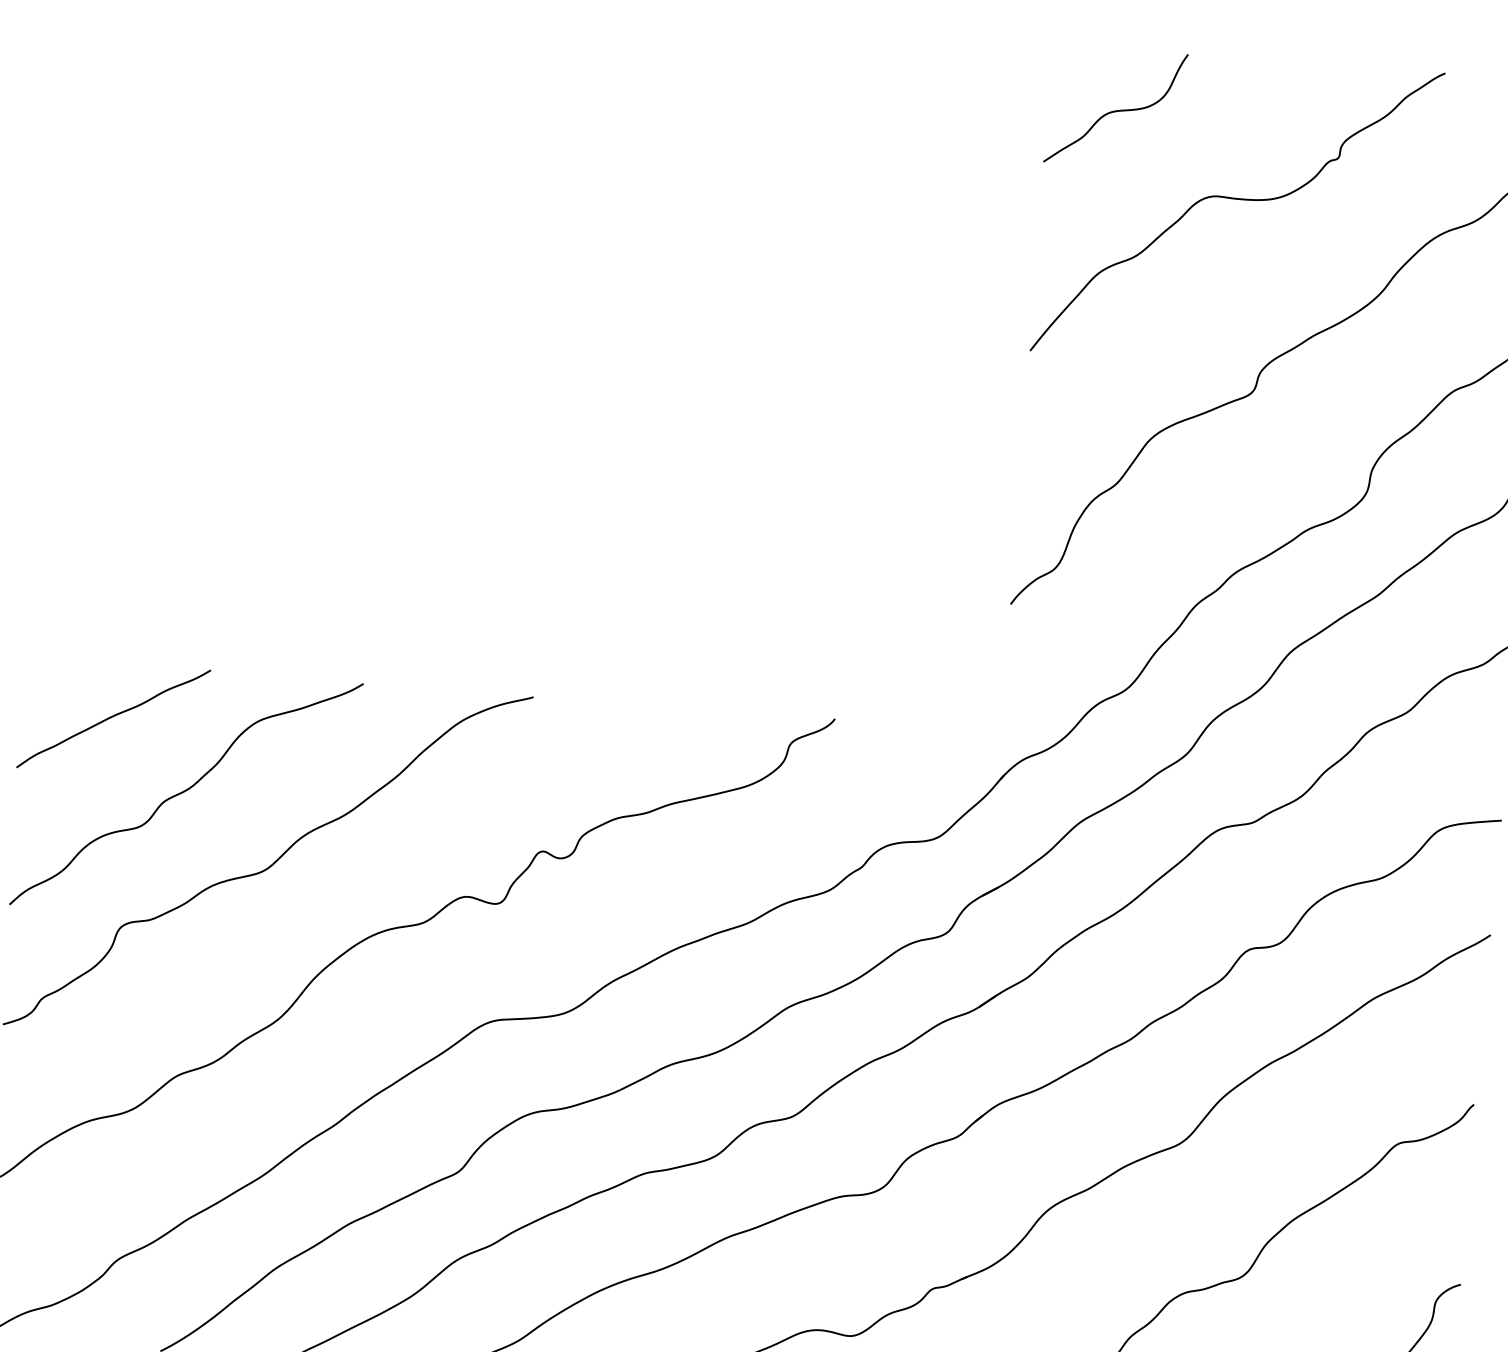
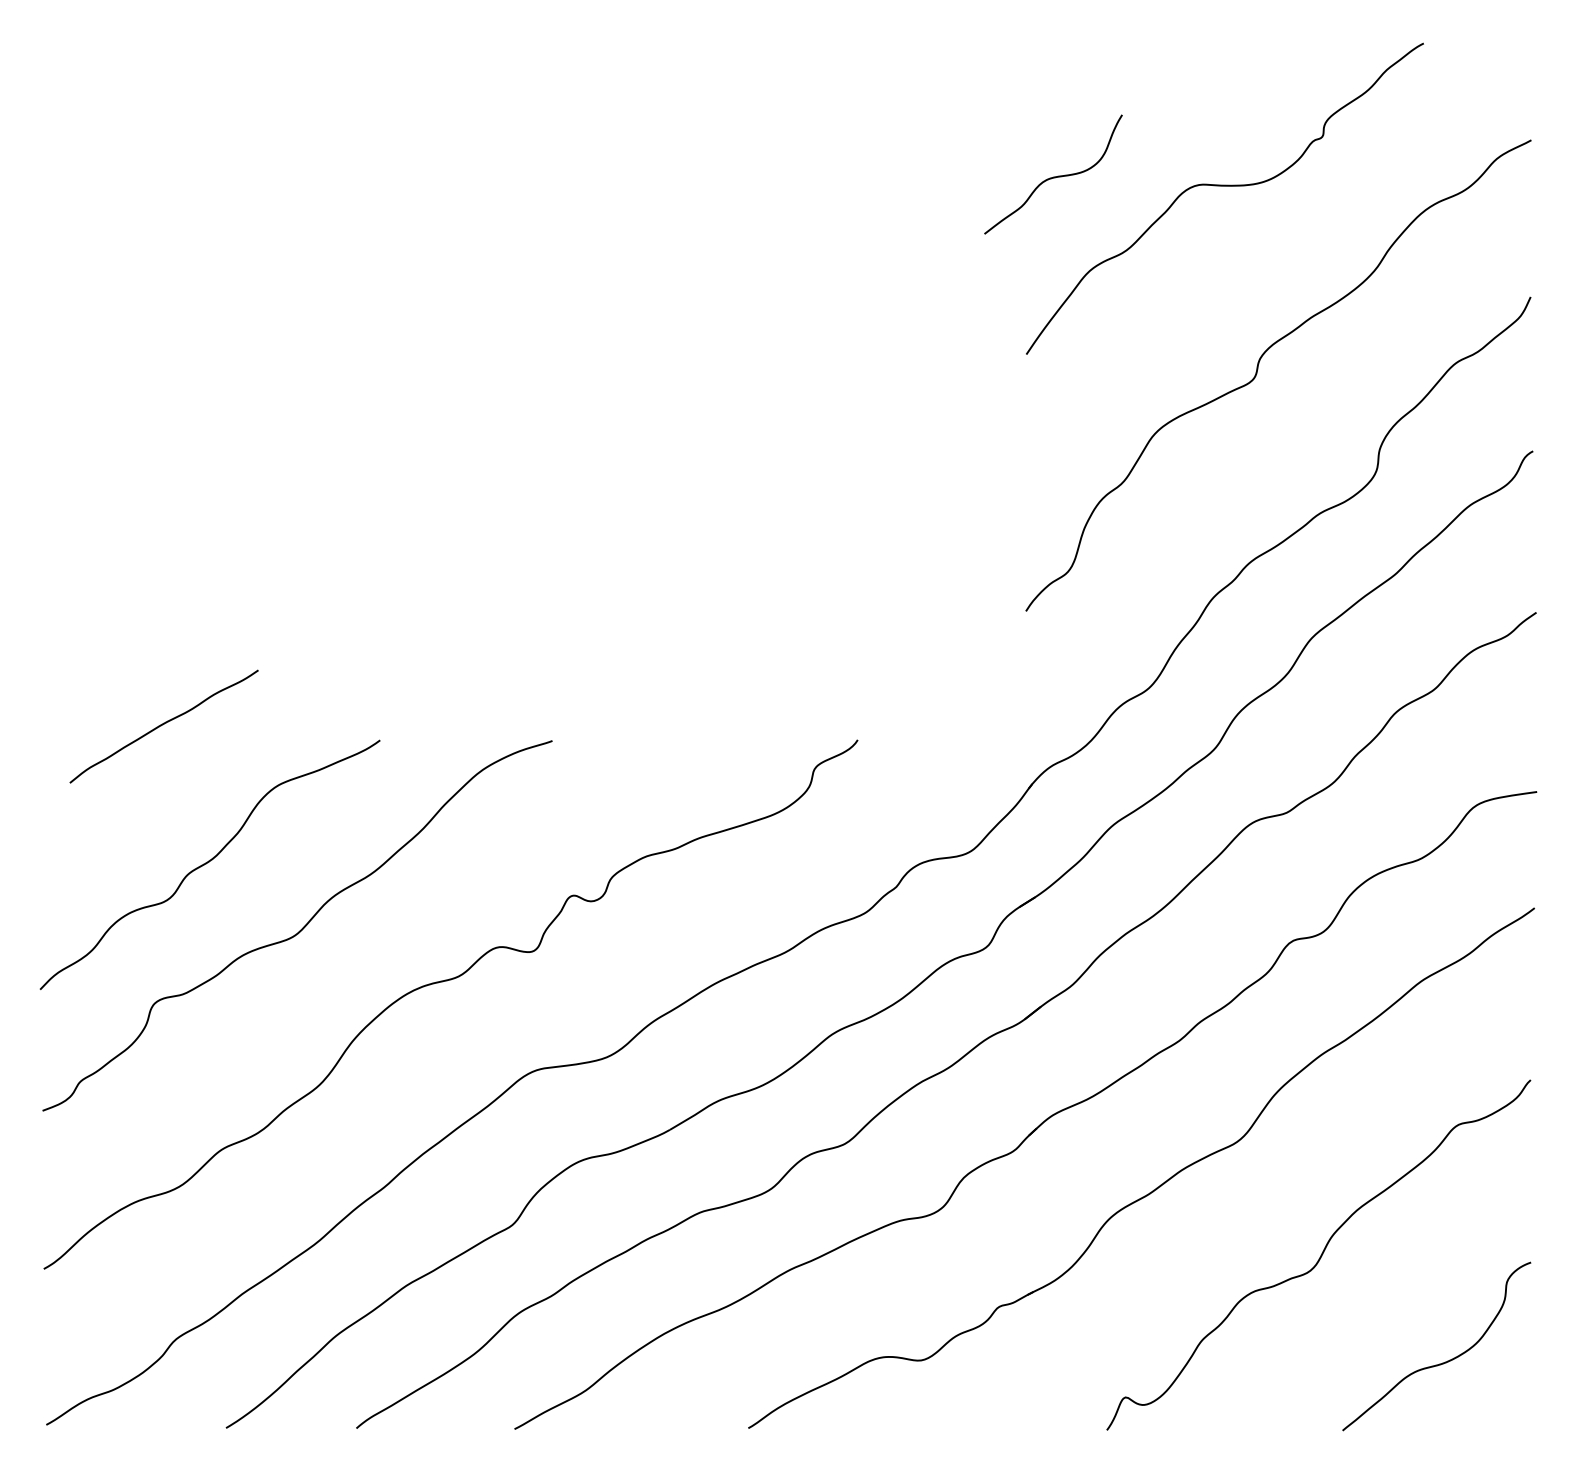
curve: (1115, 110) -> (1053, 176), moved
curve: (112, 717) -> (162, 725), moved

